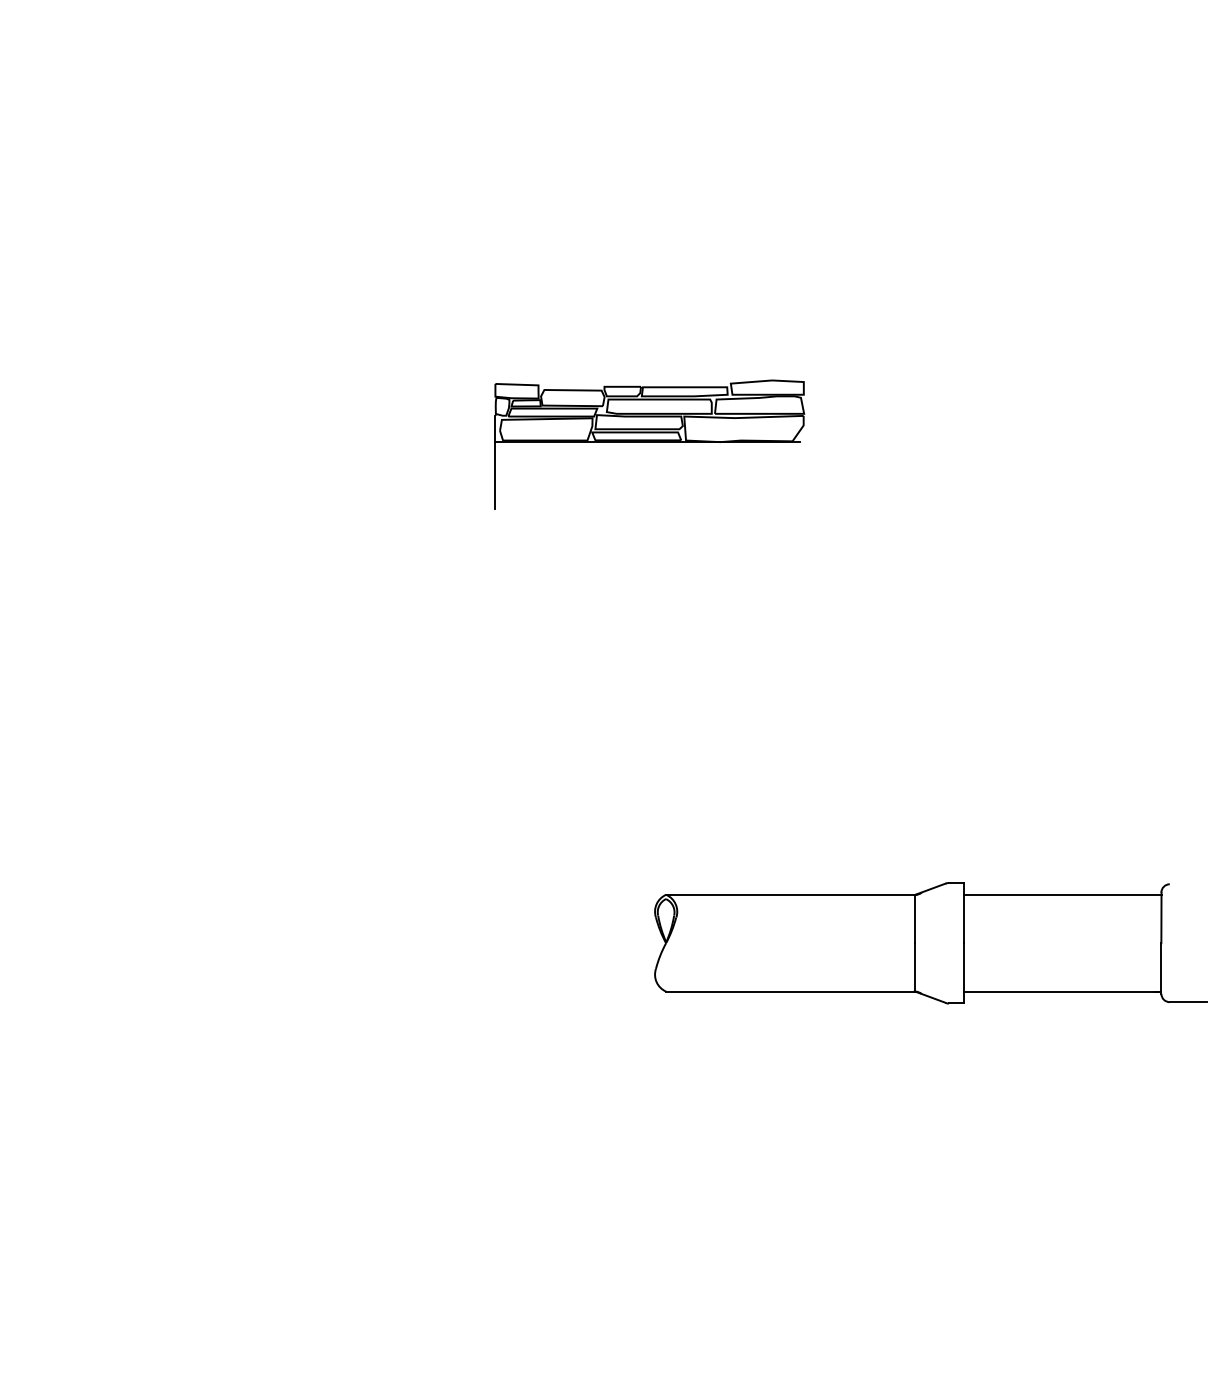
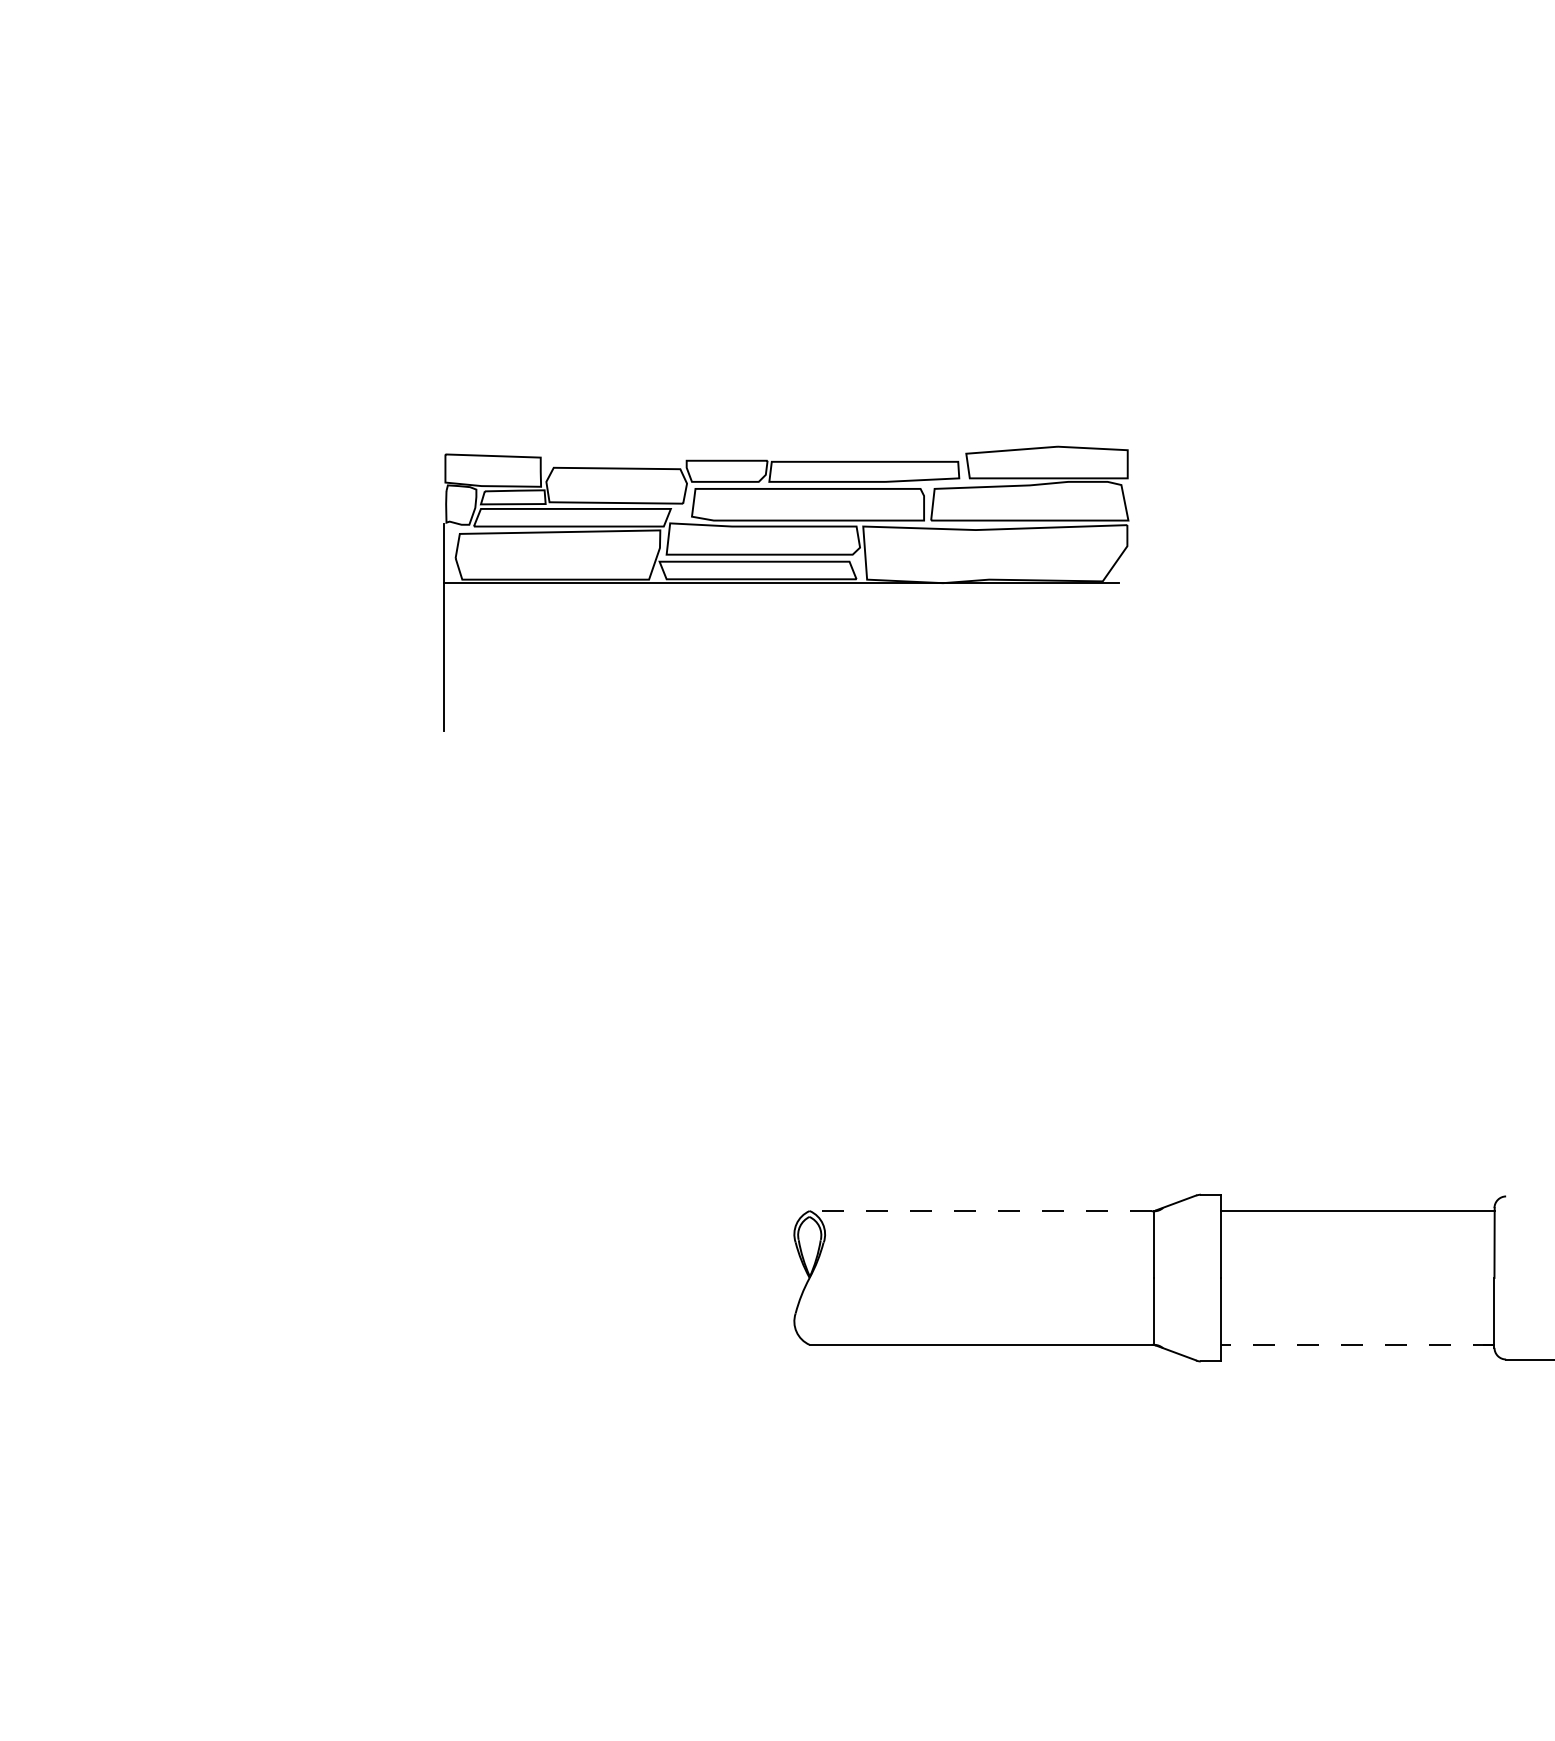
part: (649, 444) -> (786, 588), size x1.6
line: (789, 894) -> (980, 1210), solid -> dashed
line: (1062, 991) -> (1357, 1344), solid -> dashed

